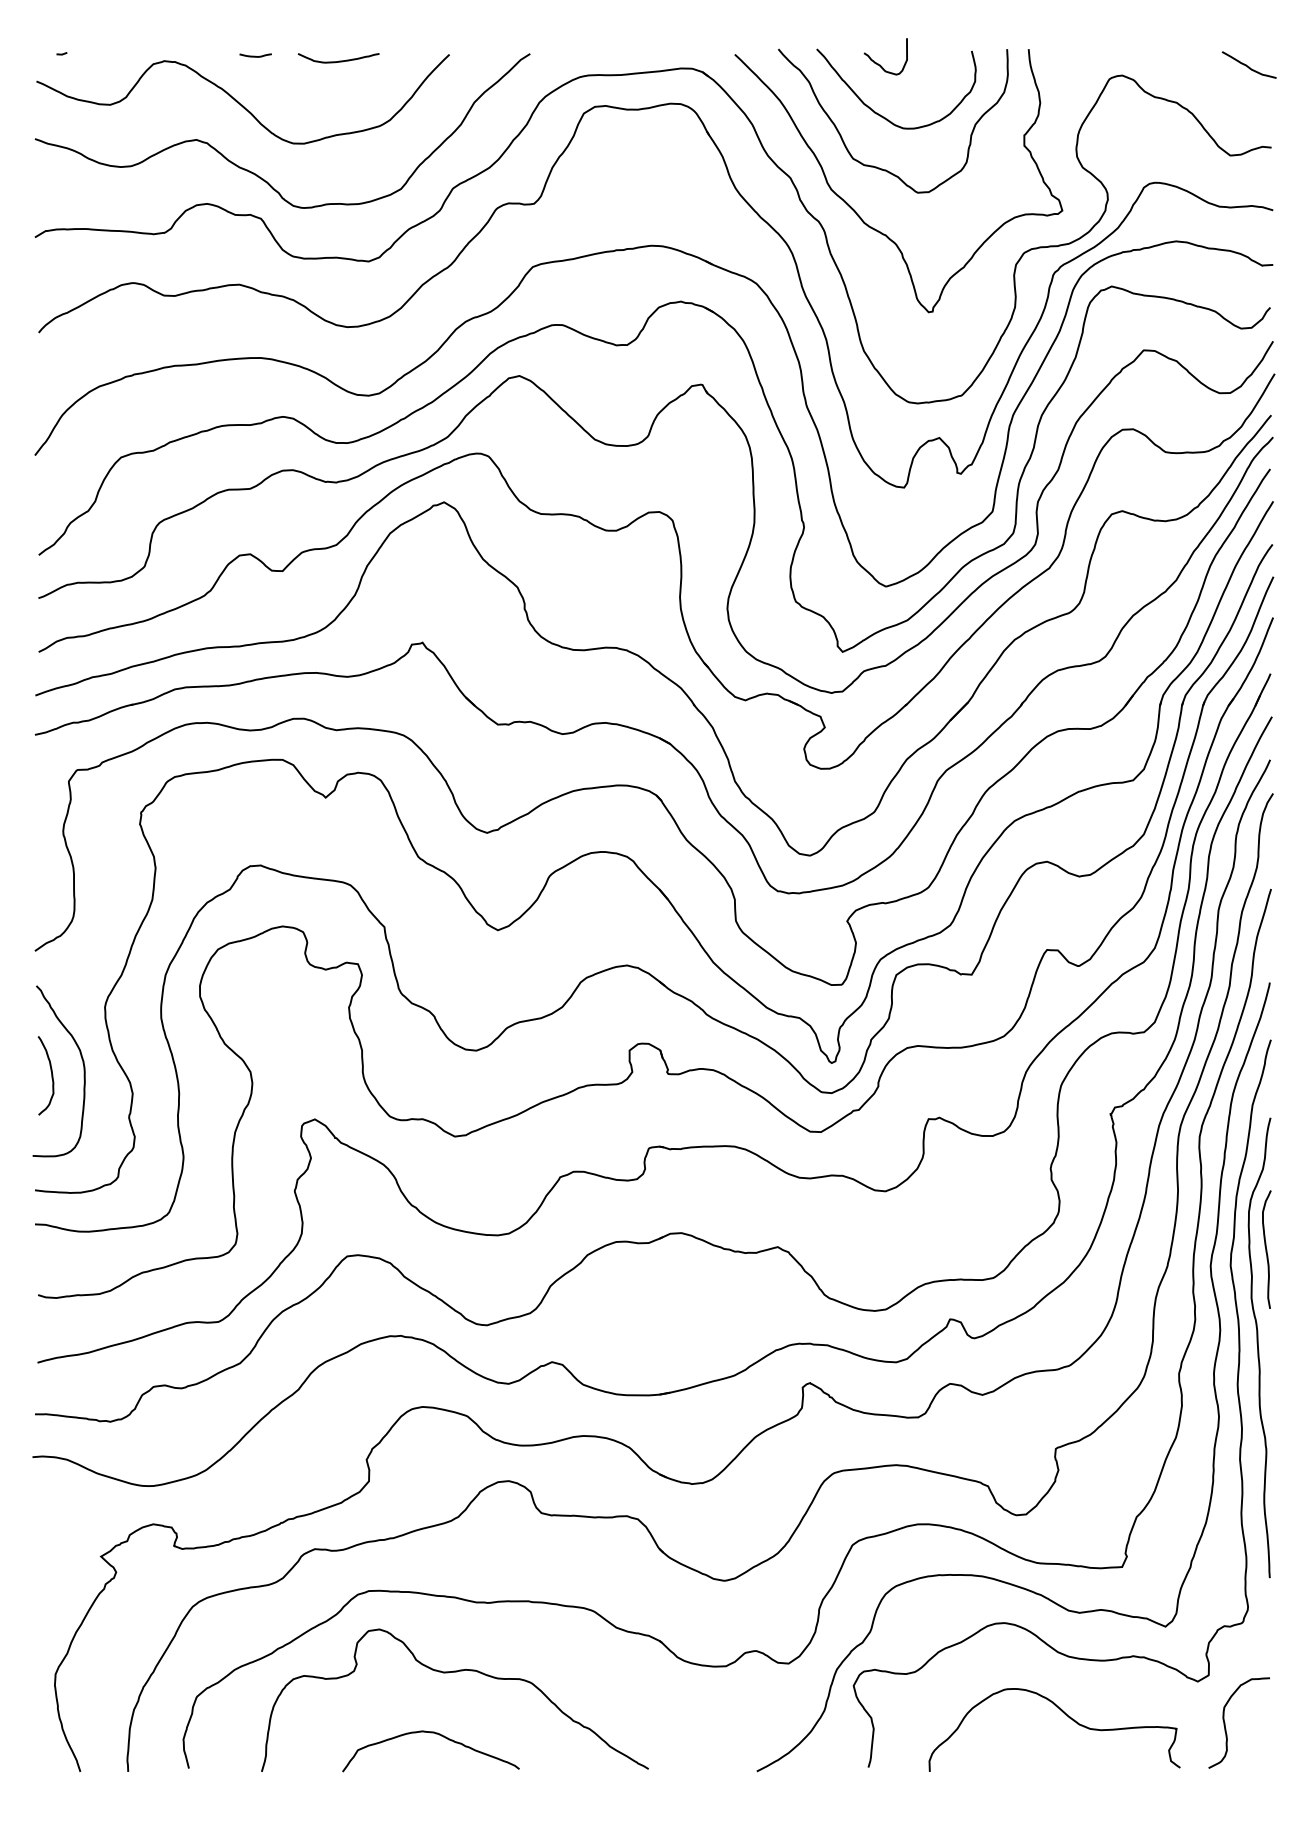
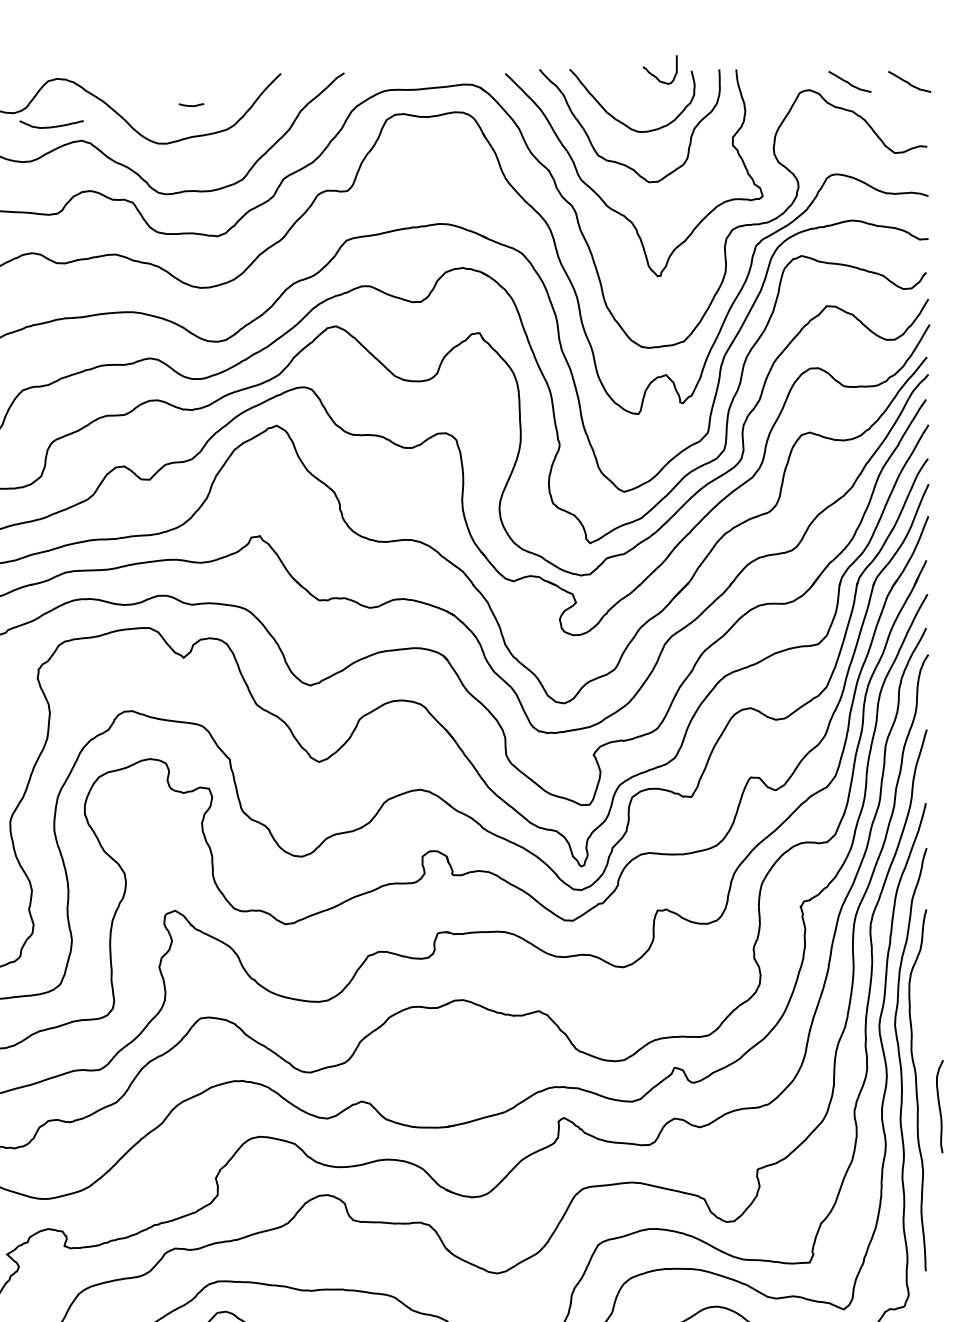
curve: (255, 55) -> (191, 105), moved
curve: (338, 60) -> (51, 126), moved
curve: (880, 64) -> (655, 75), moved
curve: (1173, 66) -> (850, 83), added
curve: (1266, 1249) -> (939, 1106), moved

